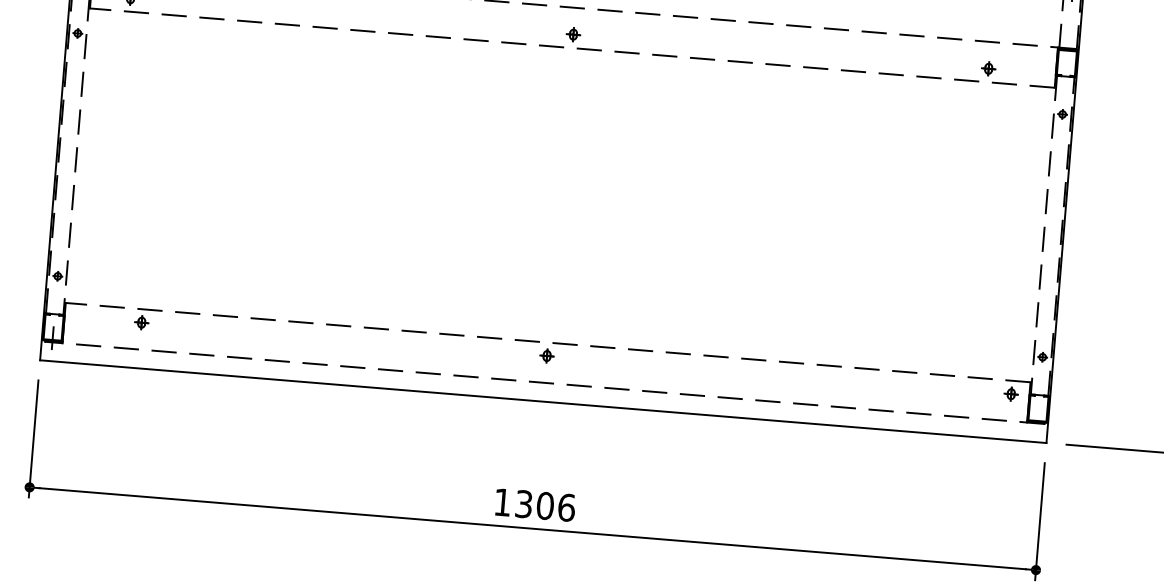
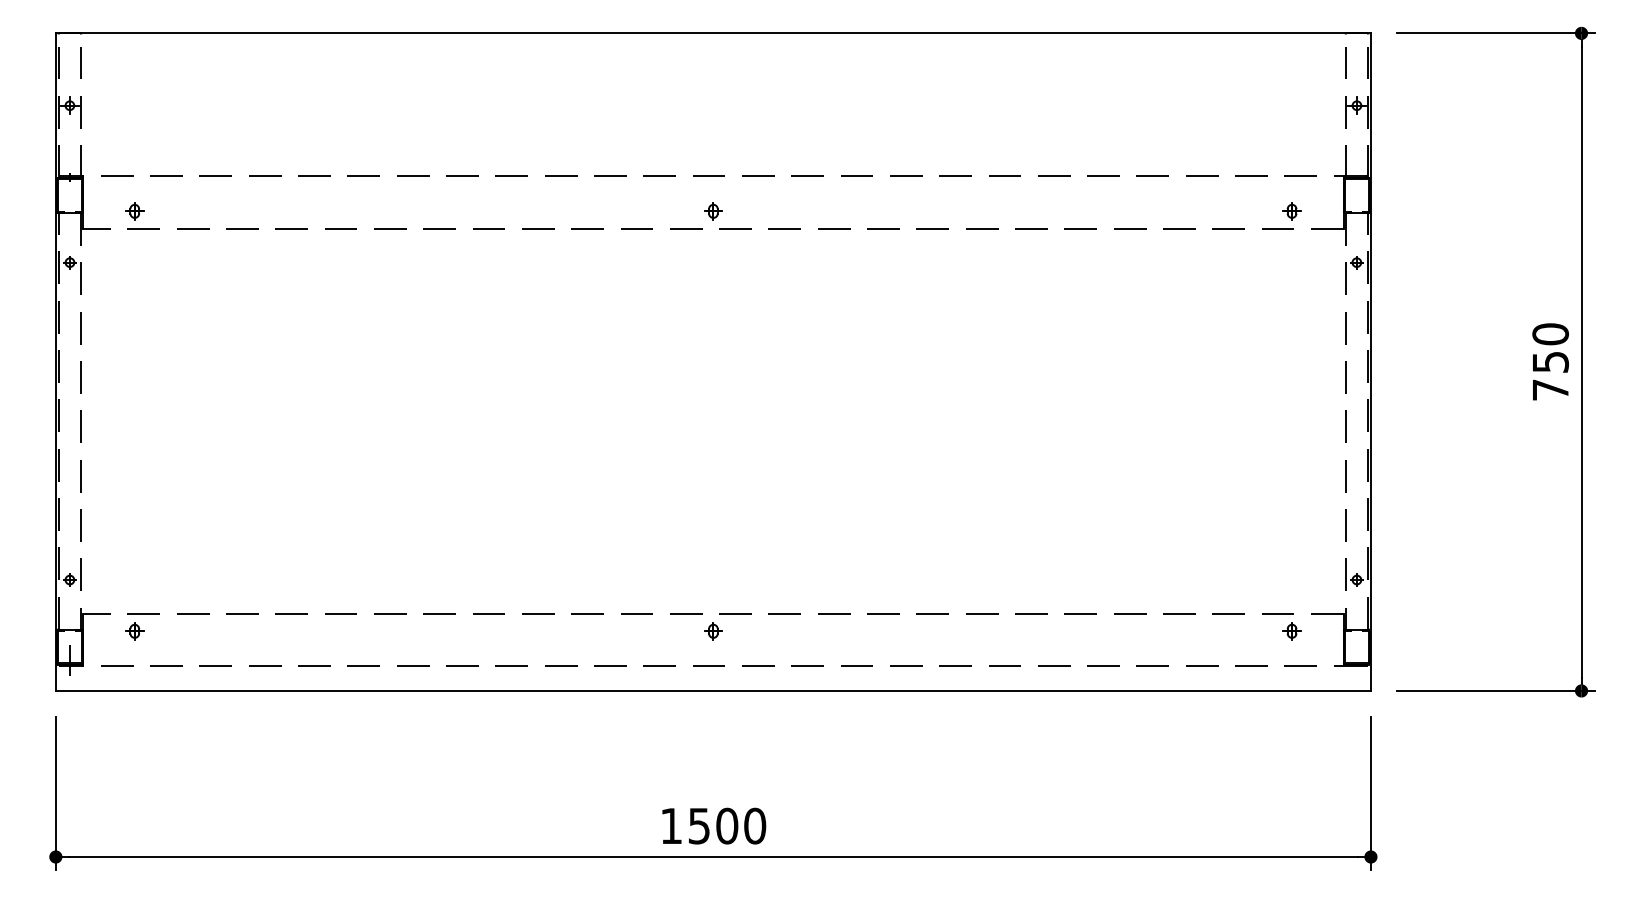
part: (988, 68) -> (1291, 211), moved
part: (141, 322) -> (134, 631), moved
part: (1010, 394) -> (1291, 631), moved
text: (545, 505) -> (727, 825), 1306 -> 1500

